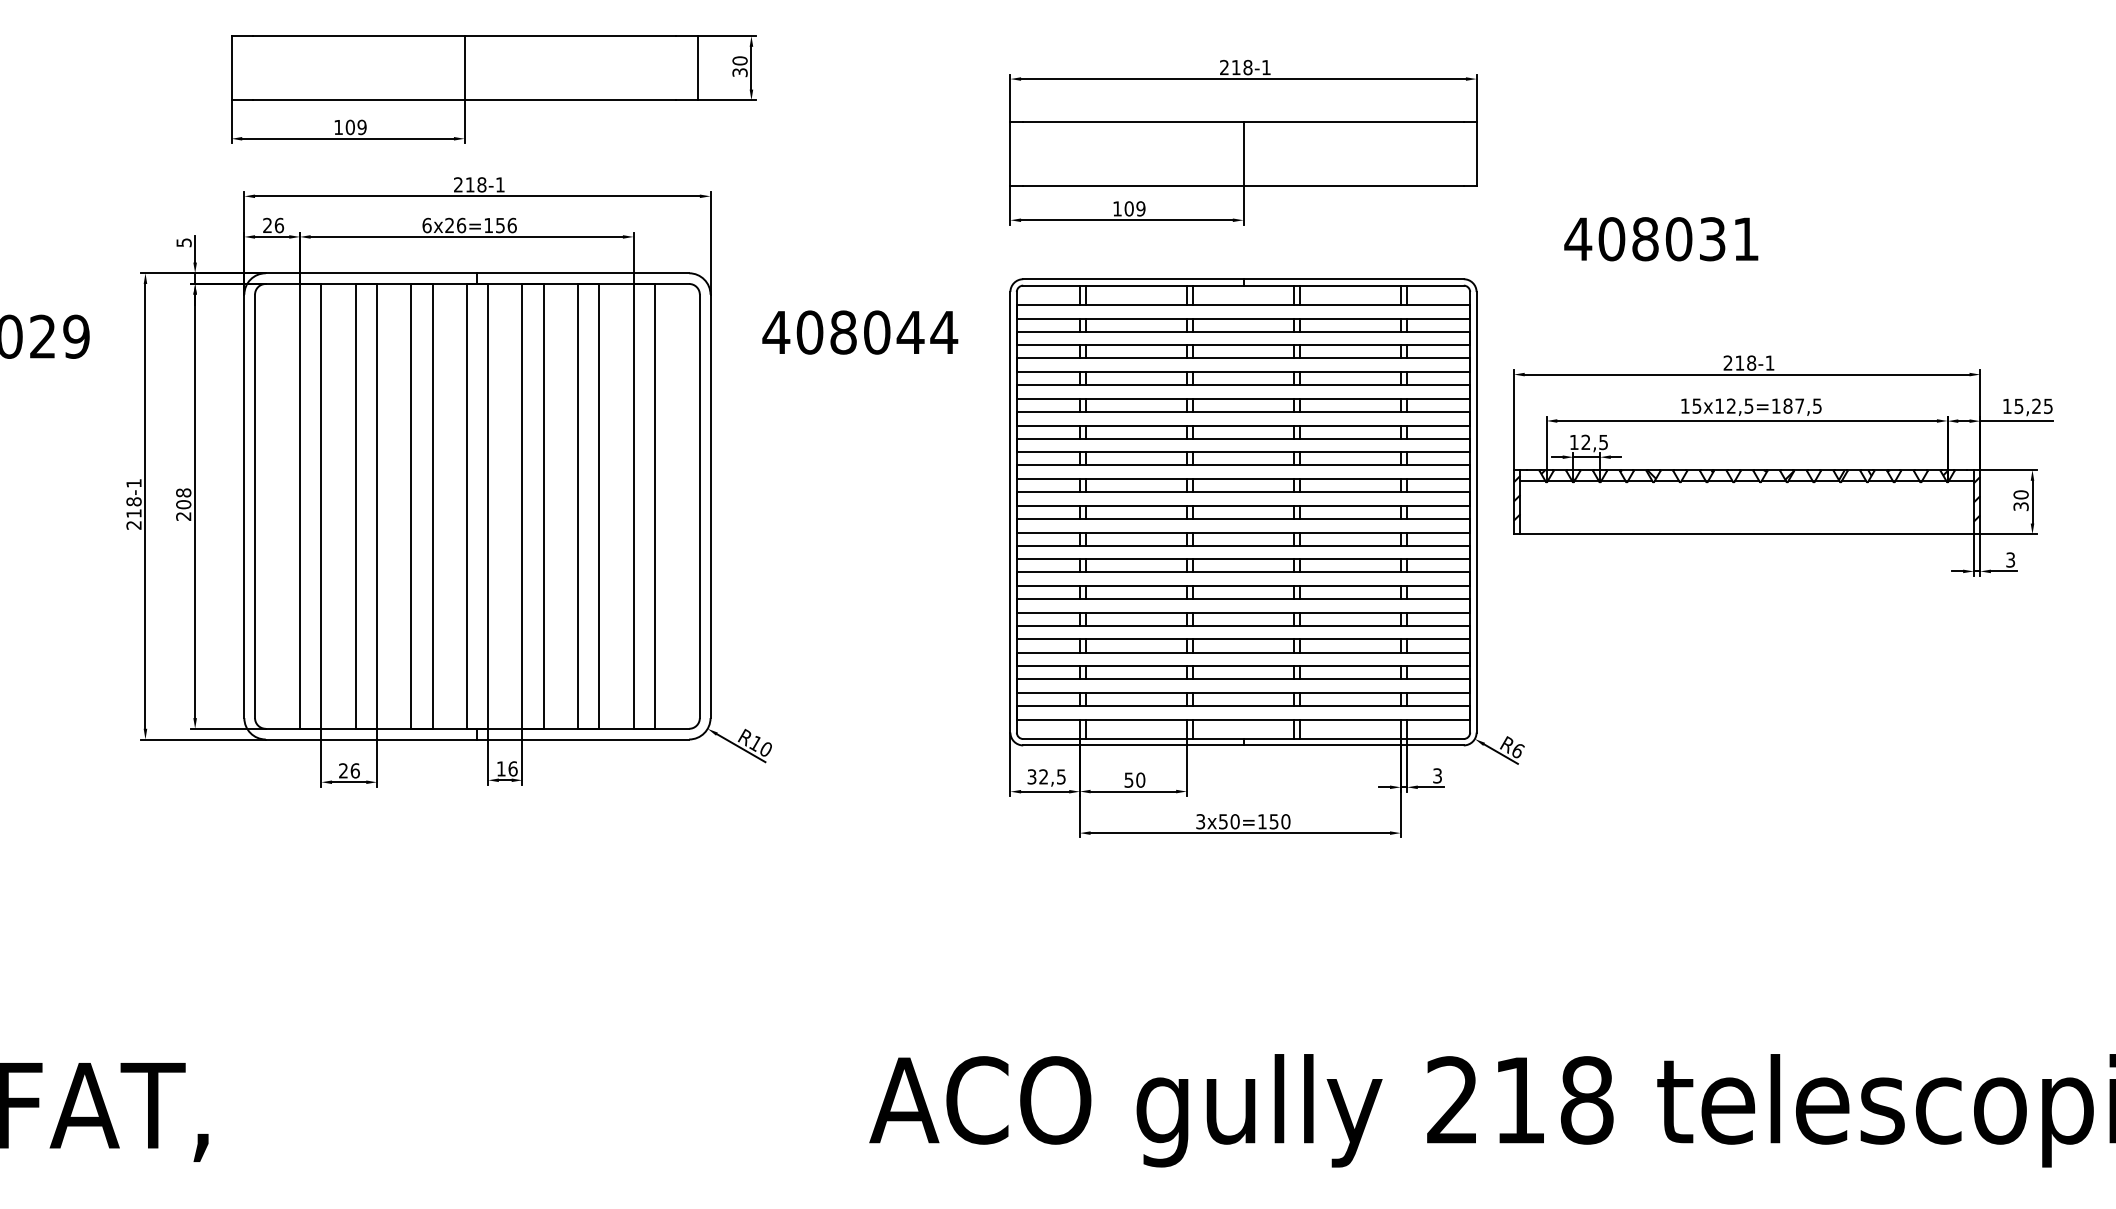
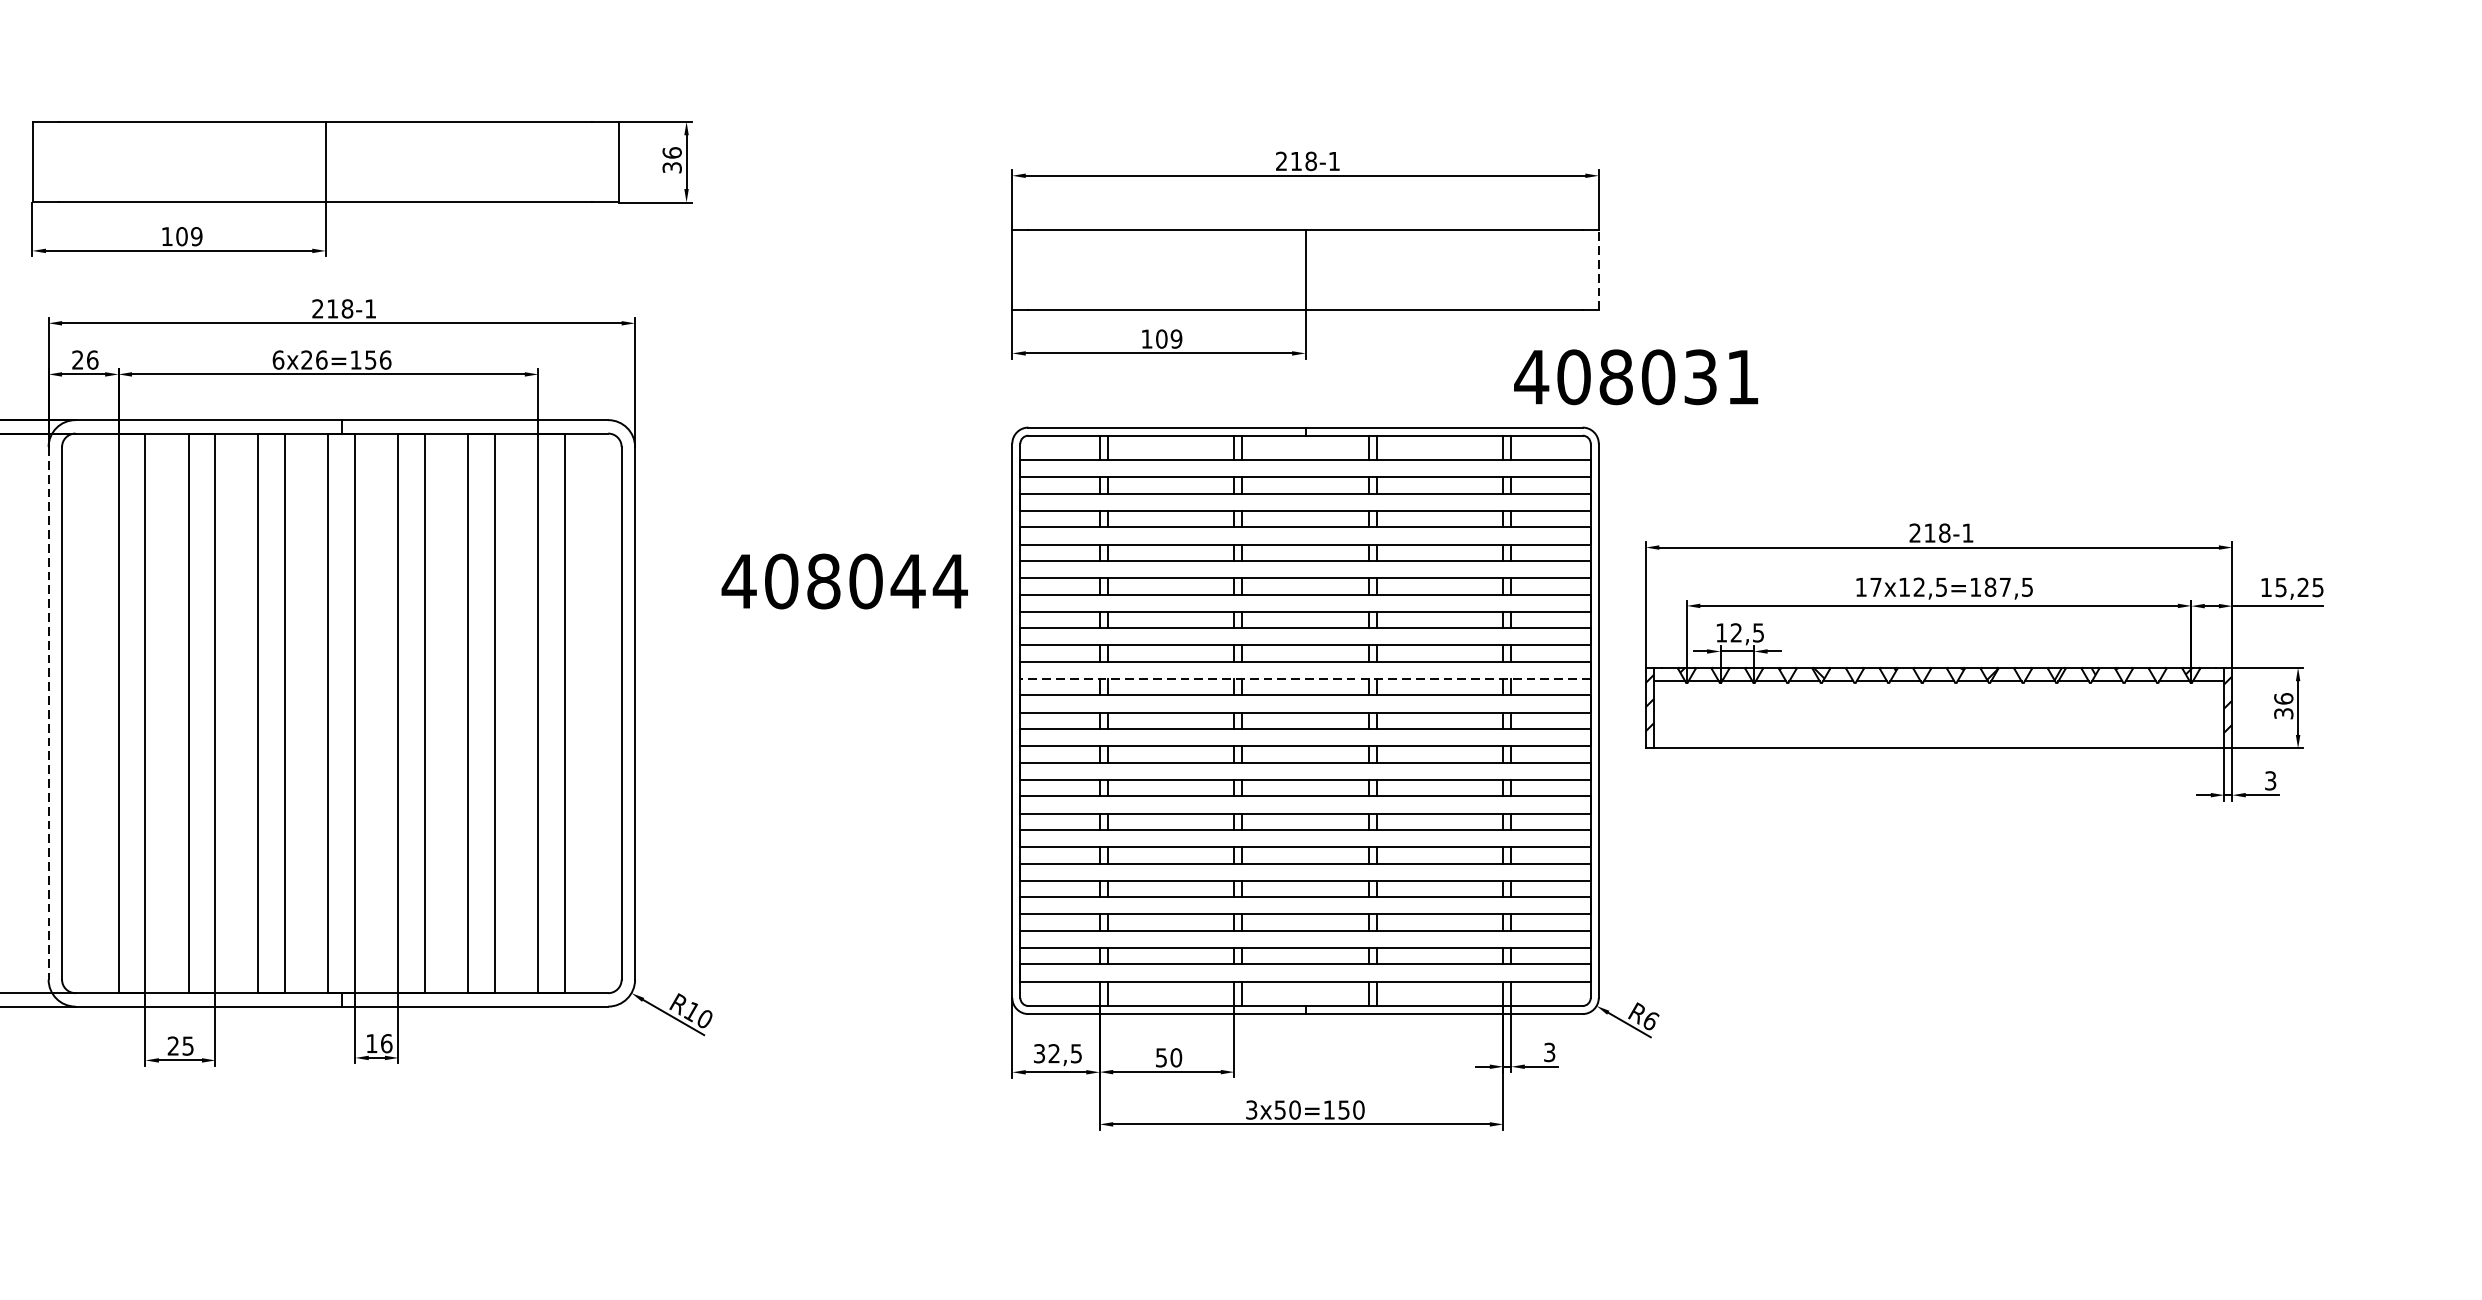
text: (739, 60) -> (671, 152), 30 -> 36
line: (1476, 153) -> (1598, 269), solid -> dashed
text: (1661, 239) -> (1636, 377), moved
text: (860, 332) -> (845, 581), moved
text: (1696, 405) -> (1875, 586), 15x12,5= -> 17x12,5=
line: (1243, 479) -> (1305, 679), solid -> dashed
text: (2020, 494) -> (2283, 698), 30 -> 36
line: (244, 506) -> (48, 713), solid -> dashed
text: (354, 770) -> (187, 1045), 26 -> 25

